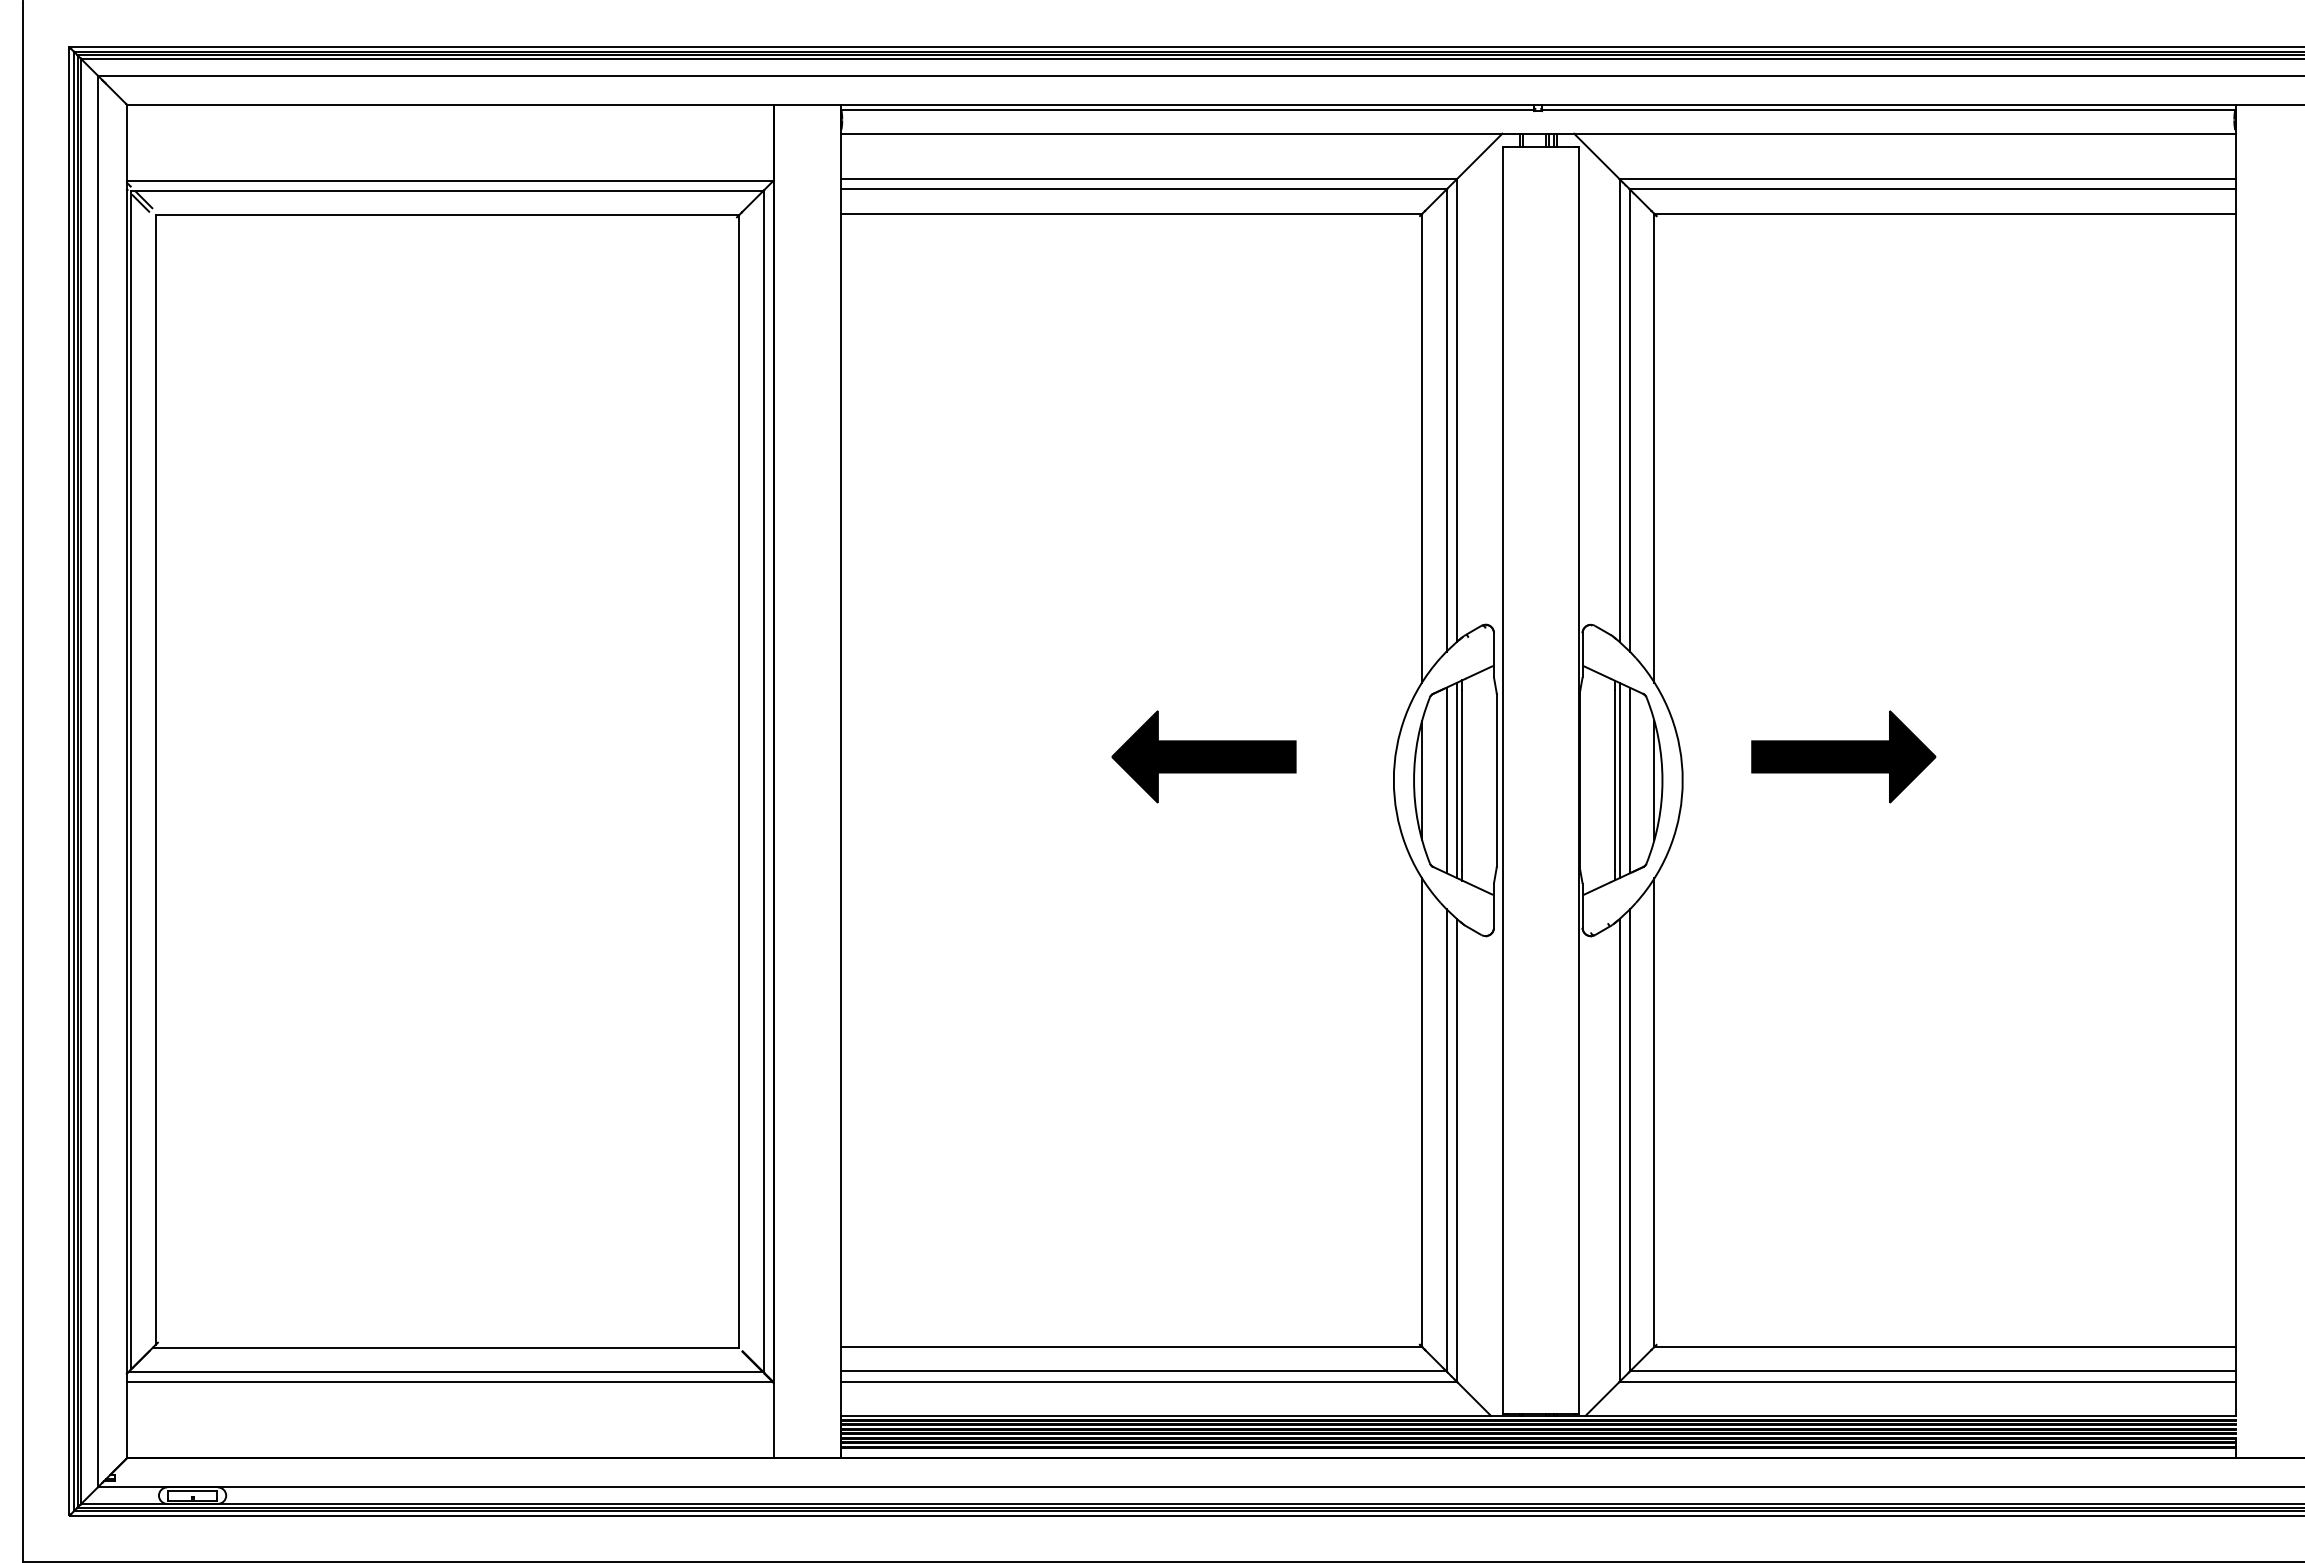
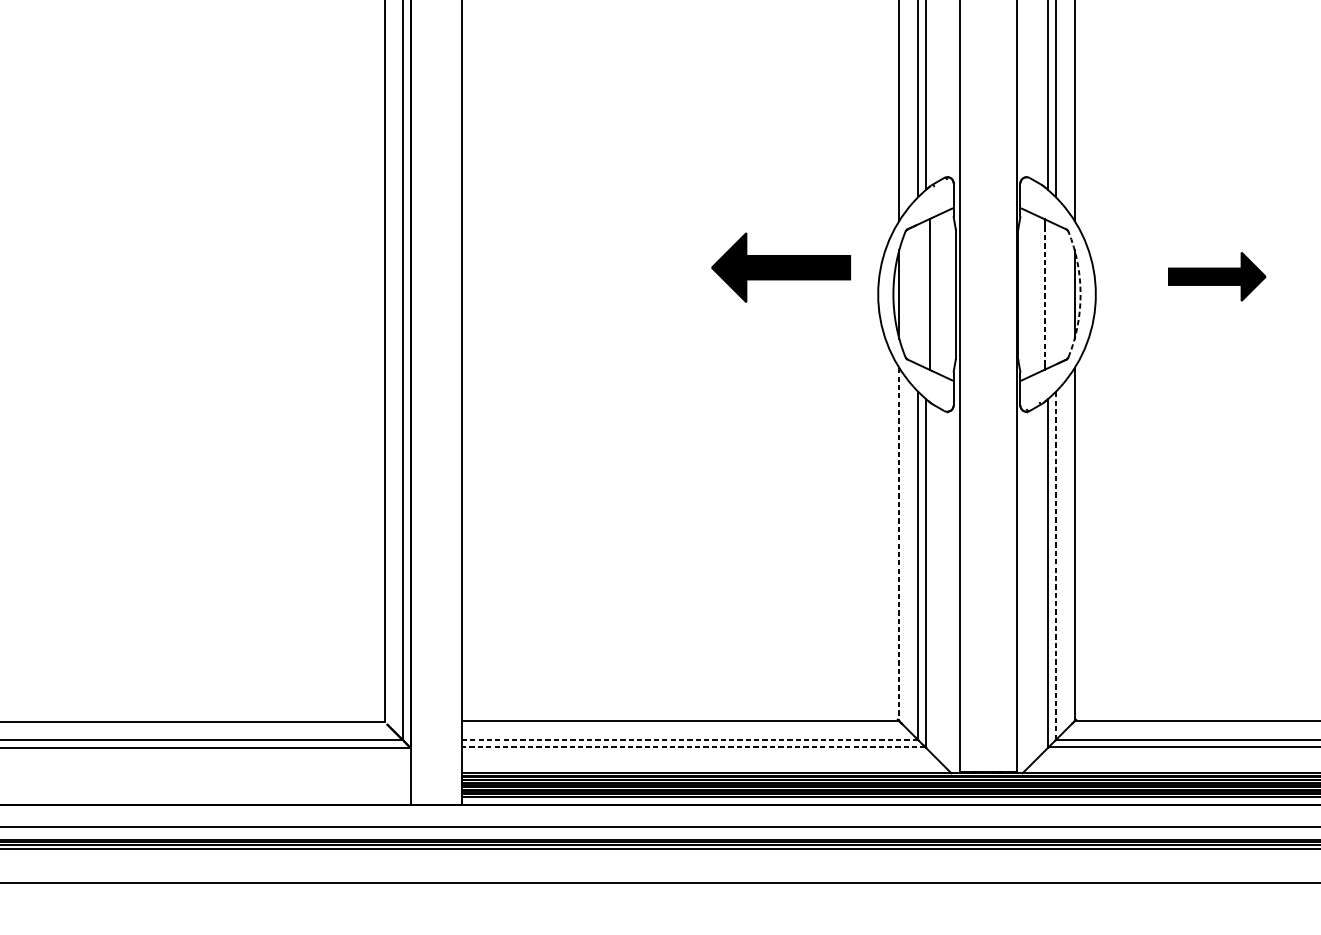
part: (1203, 756) -> (780, 267), moved
part: (1843, 756) -> (1217, 276), size x0.7
line: (1446, 780) -> (917, 294), removed
line: (1456, 780) -> (925, 294), removed
line: (1619, 780) -> (1048, 294), removed
line: (1629, 780) -> (1055, 294), removed
arc: (1662, 780) -> (1080, 294), solid -> dashed
line: (1614, 781) -> (1044, 295), solid -> dashed
line: (1422, 1113) -> (899, 545), solid -> dashed
line: (1629, 1139) -> (1055, 565), solid -> dashed
line: (1143, 1371) -> (689, 739), solid -> dashed
line: (1148, 1381) -> (693, 747), solid -> dashed

